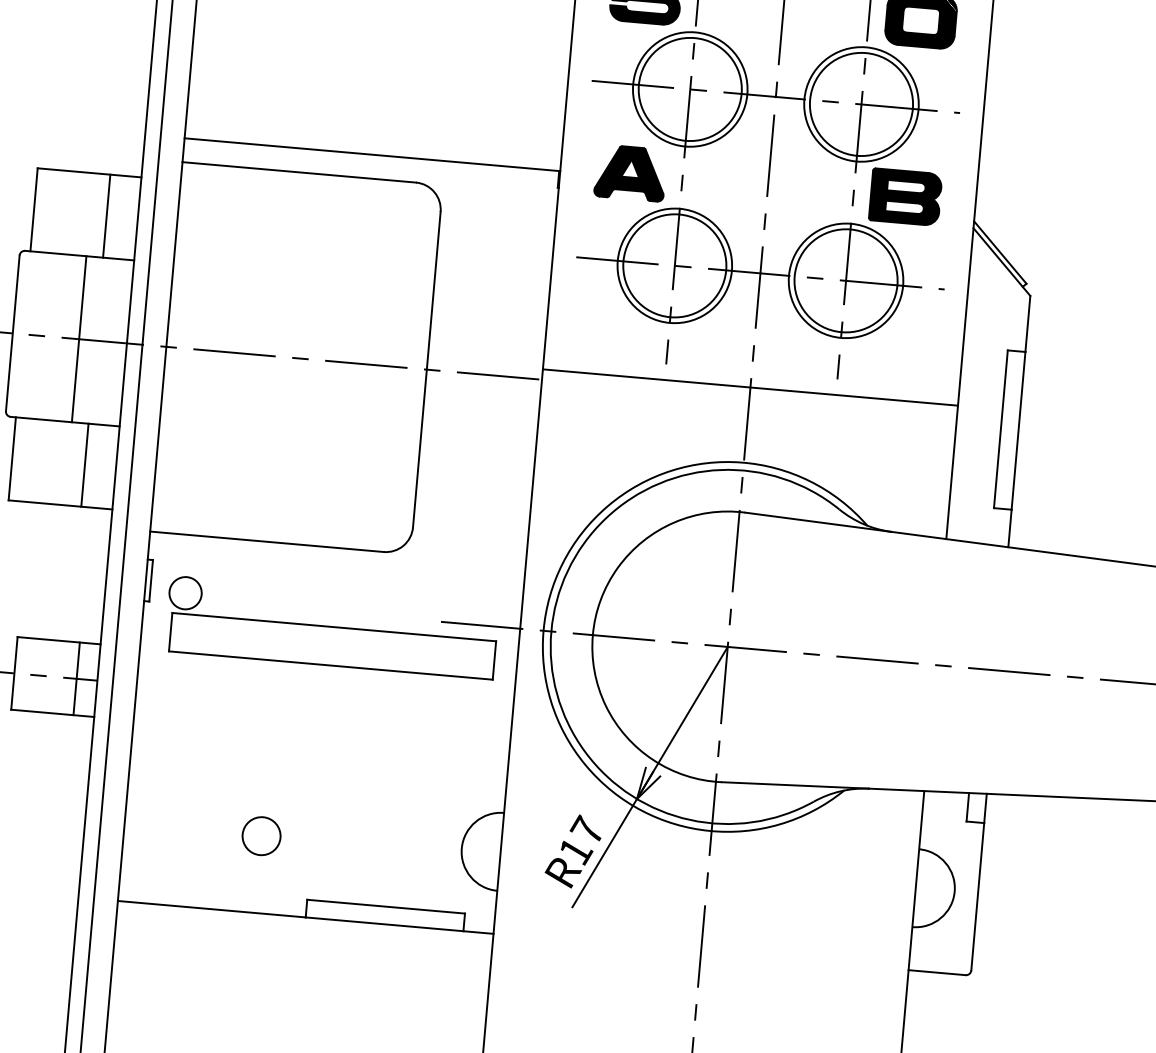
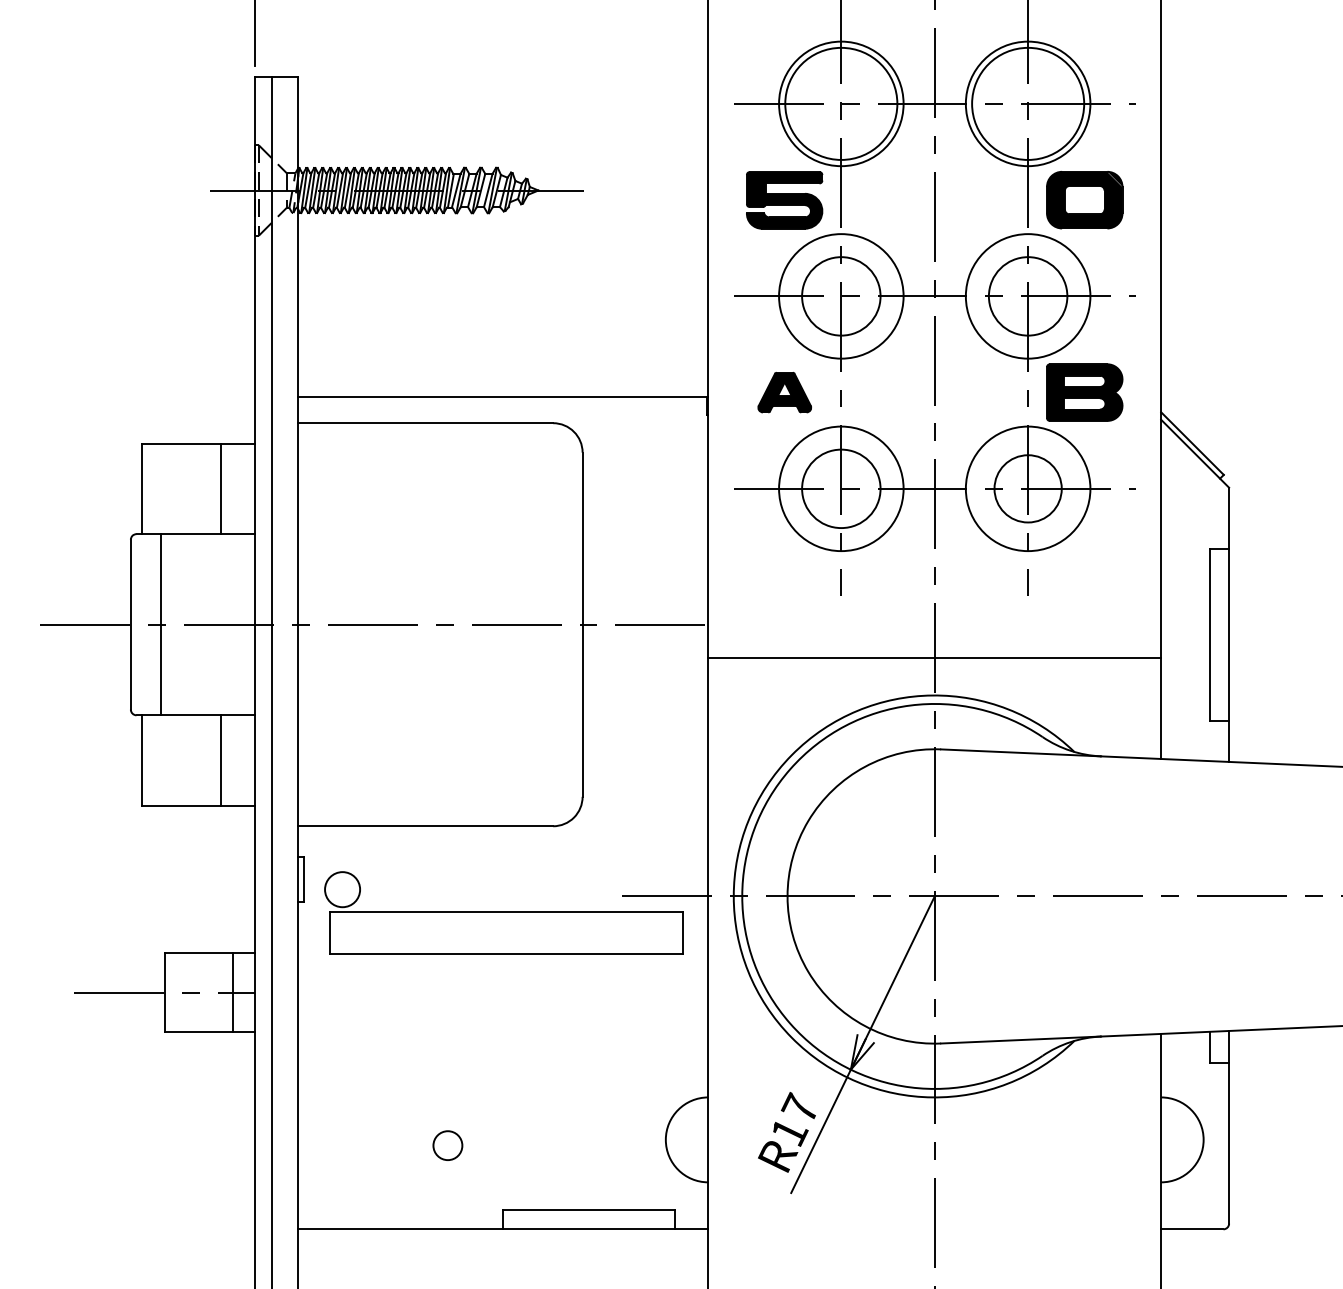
circle: (690, 89) -> (841, 296), size x0.7
circle: (861, 104) -> (1028, 296), size x0.7
part: (630, 173) -> (784, 392), size x0.7
circle: (675, 265) -> (841, 488), size x0.7
circle: (846, 280) -> (1028, 488), size x0.6
line: (79, 339) -> (161, 624), moved
line: (750, 387) -> (934, 658), moved
circle: (261, 836) -> (447, 1145), size x0.7

